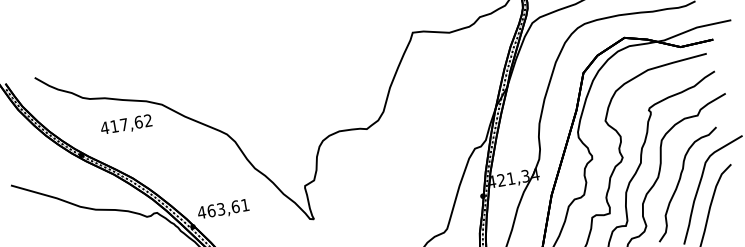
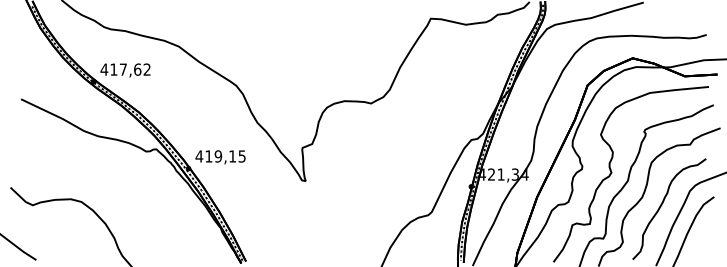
text: (126, 125) -> (125, 70), moved
text: (228, 208) -> (225, 156), 463,61 -> 419,15

